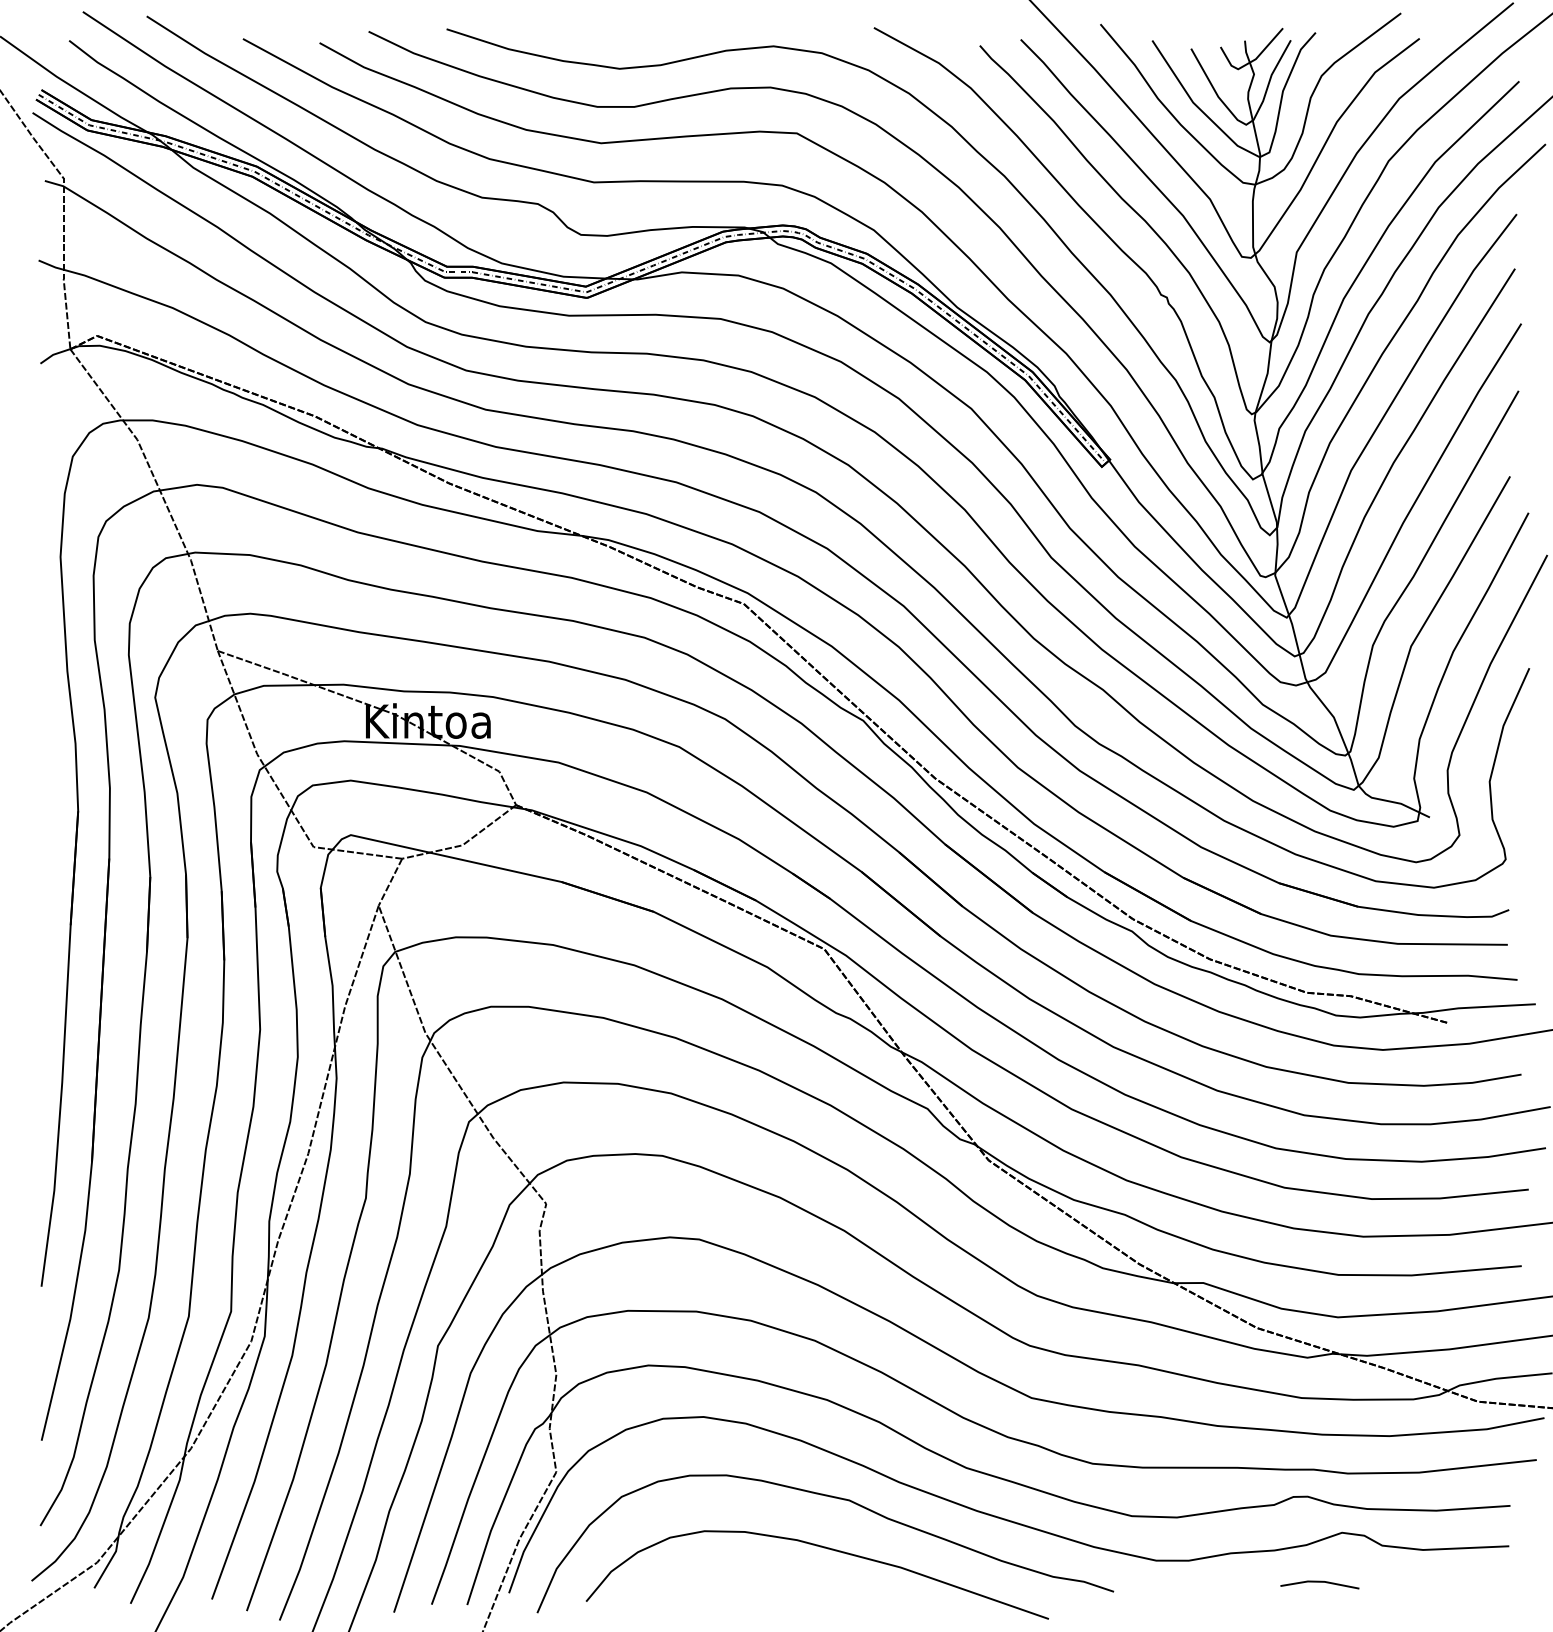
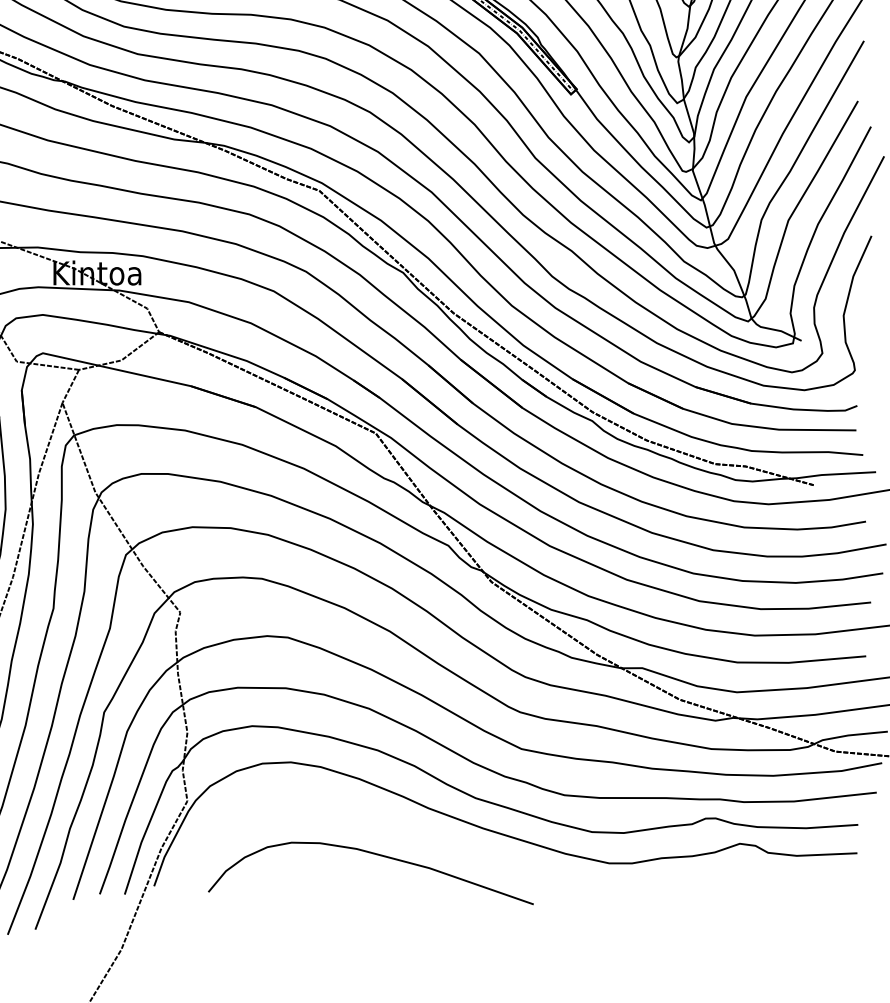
curve: (834, 1498) -> (382, 819), removed
line: (1319, 1582) -> (723, 878), removed

